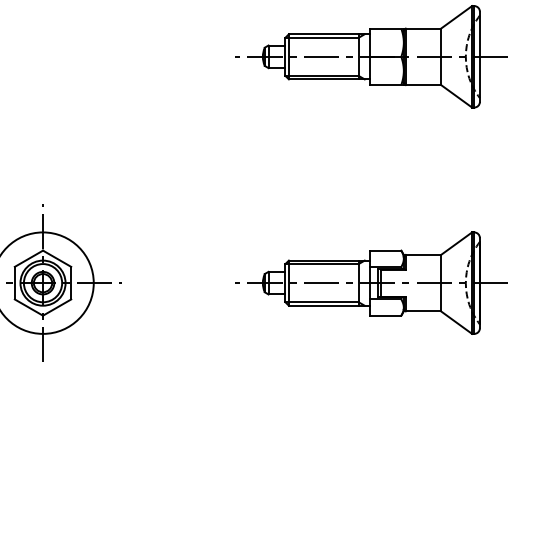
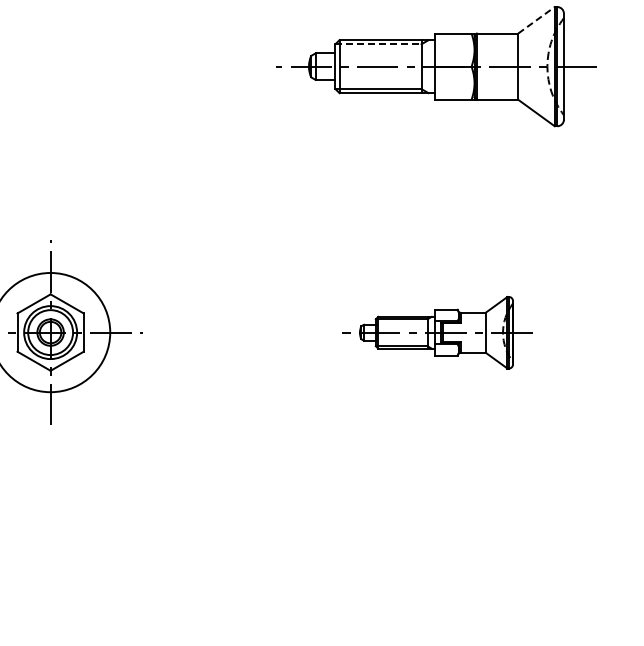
line: (456, 17) -> (536, 20), solid -> dashed
line: (322, 37) -> (378, 44), solid -> dashed
part: (371, 283) -> (436, 332), size x0.6

